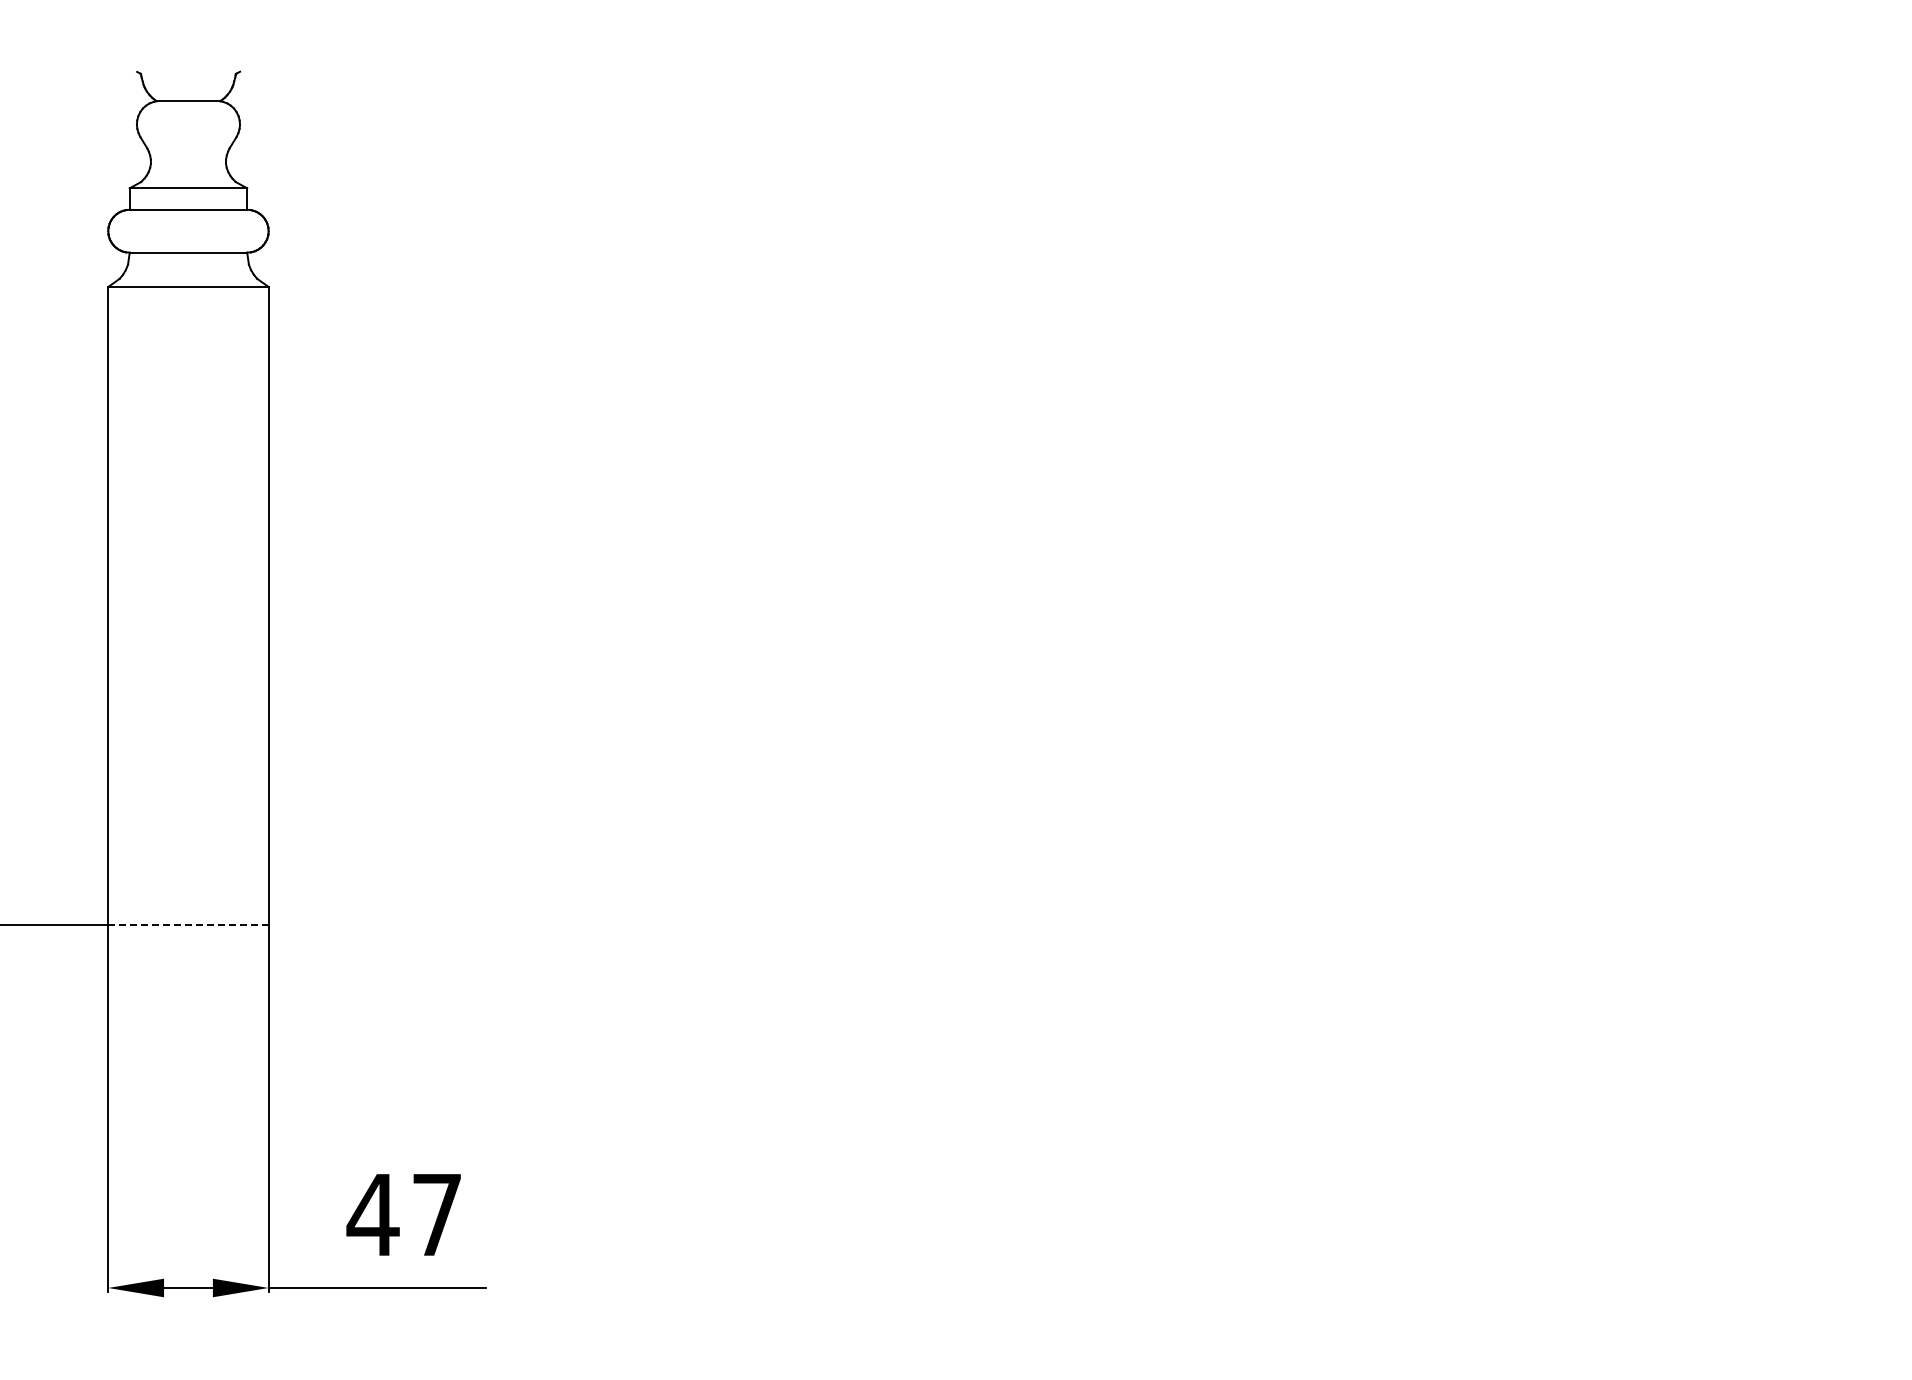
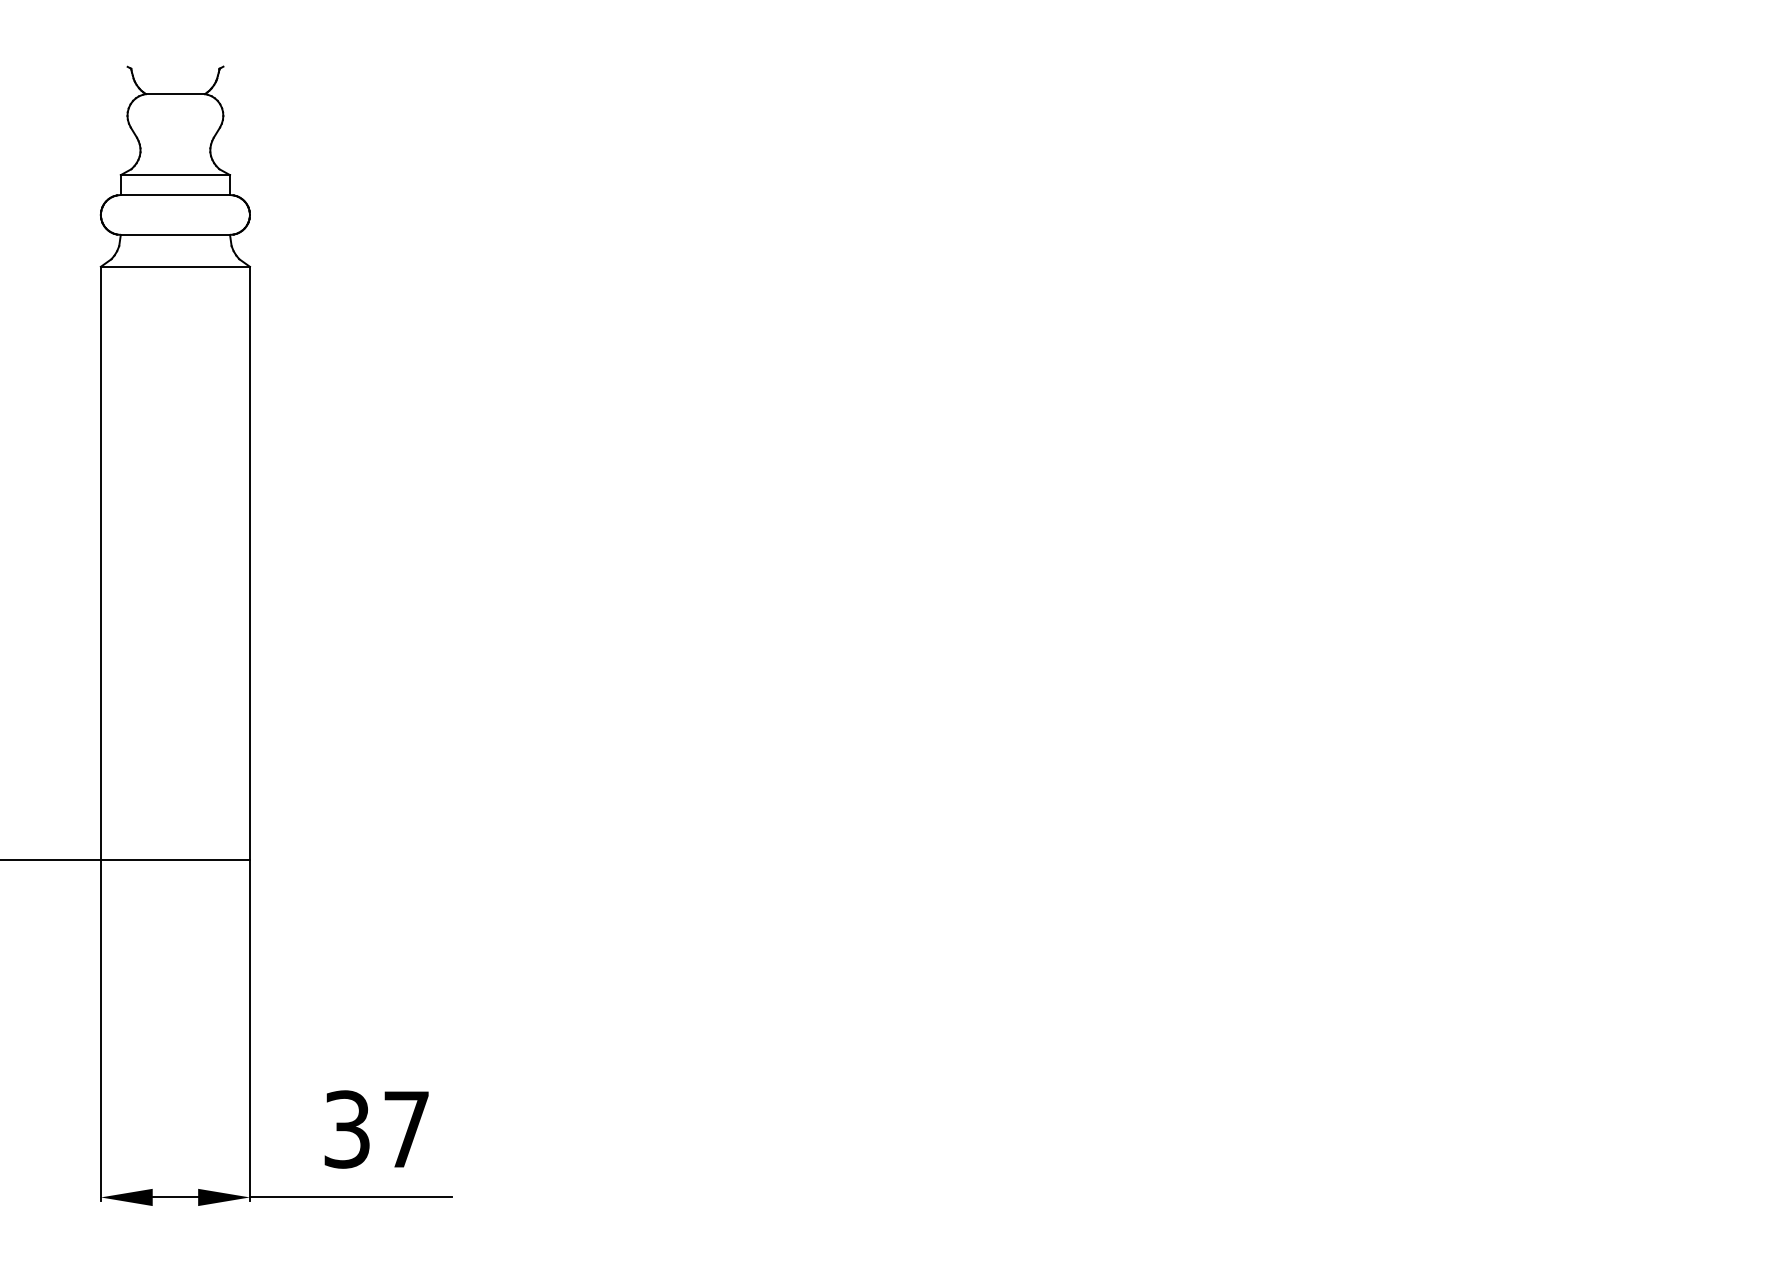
line: (188, 925) -> (175, 860), dashed -> solid
text: (372, 1214) -> (346, 1129), 47 -> 37

